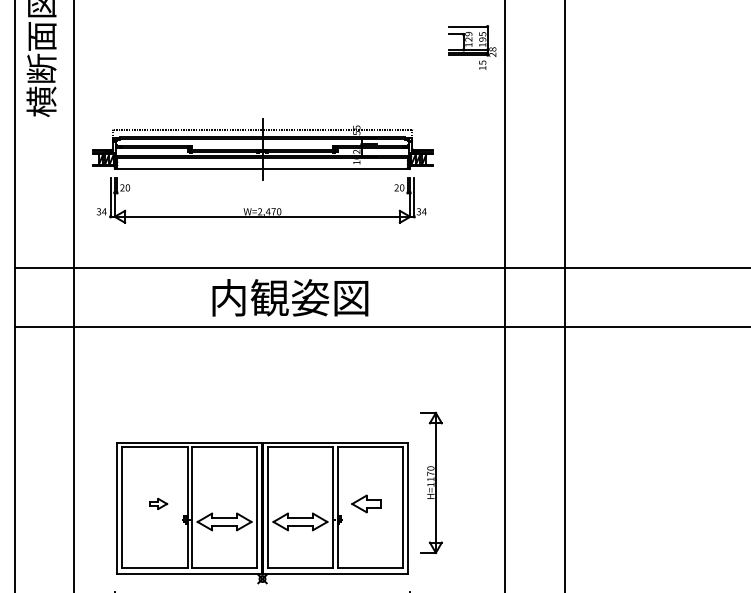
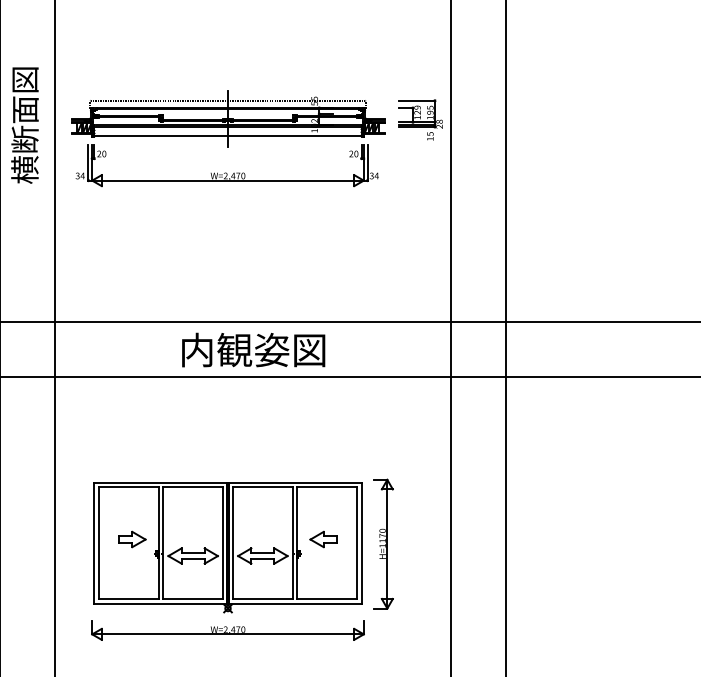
part: (263, 170) -> (228, 138), moved
part: (431, 482) -> (383, 543), moved
part: (158, 503) -> (132, 539), size x1.67

